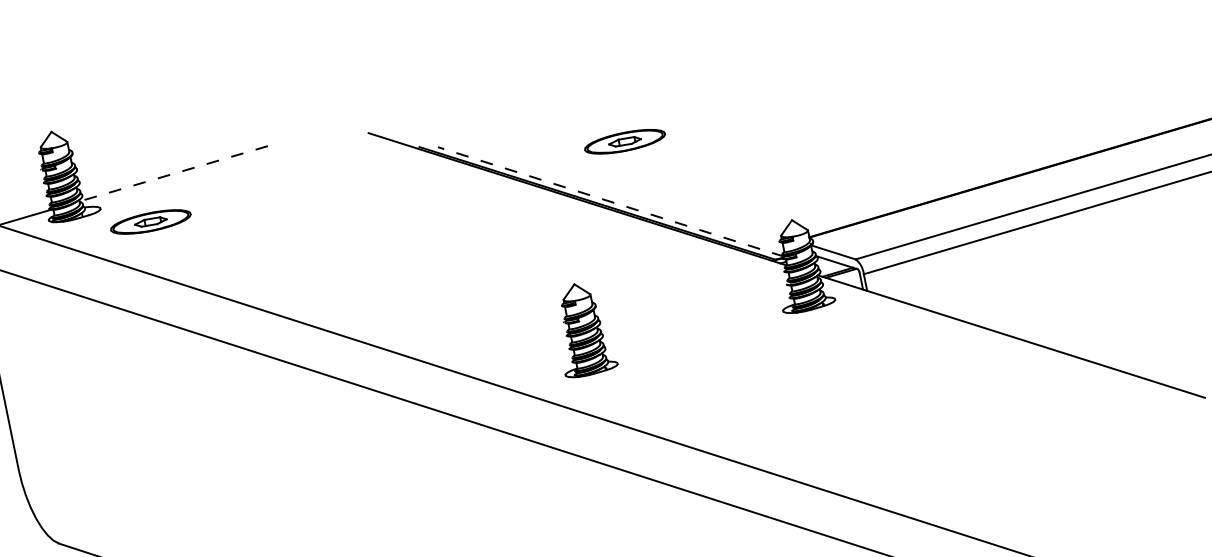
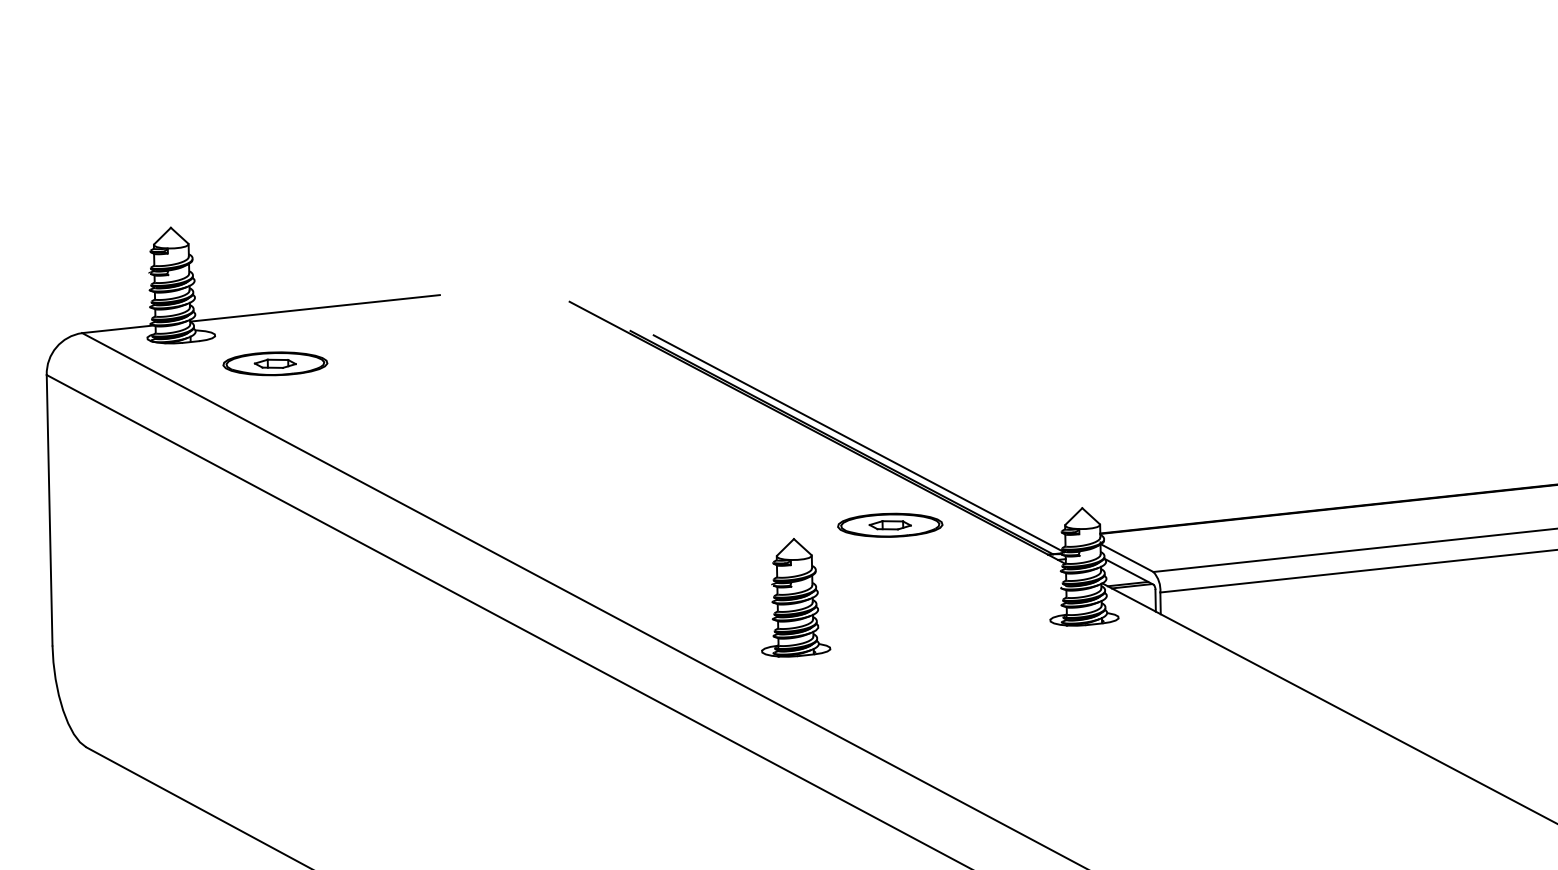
part: (625, 141) -> (890, 524), moved
line: (174, 173) -> (315, 308), dashed -> solid
line: (610, 201) -> (858, 443), dashed -> solid

